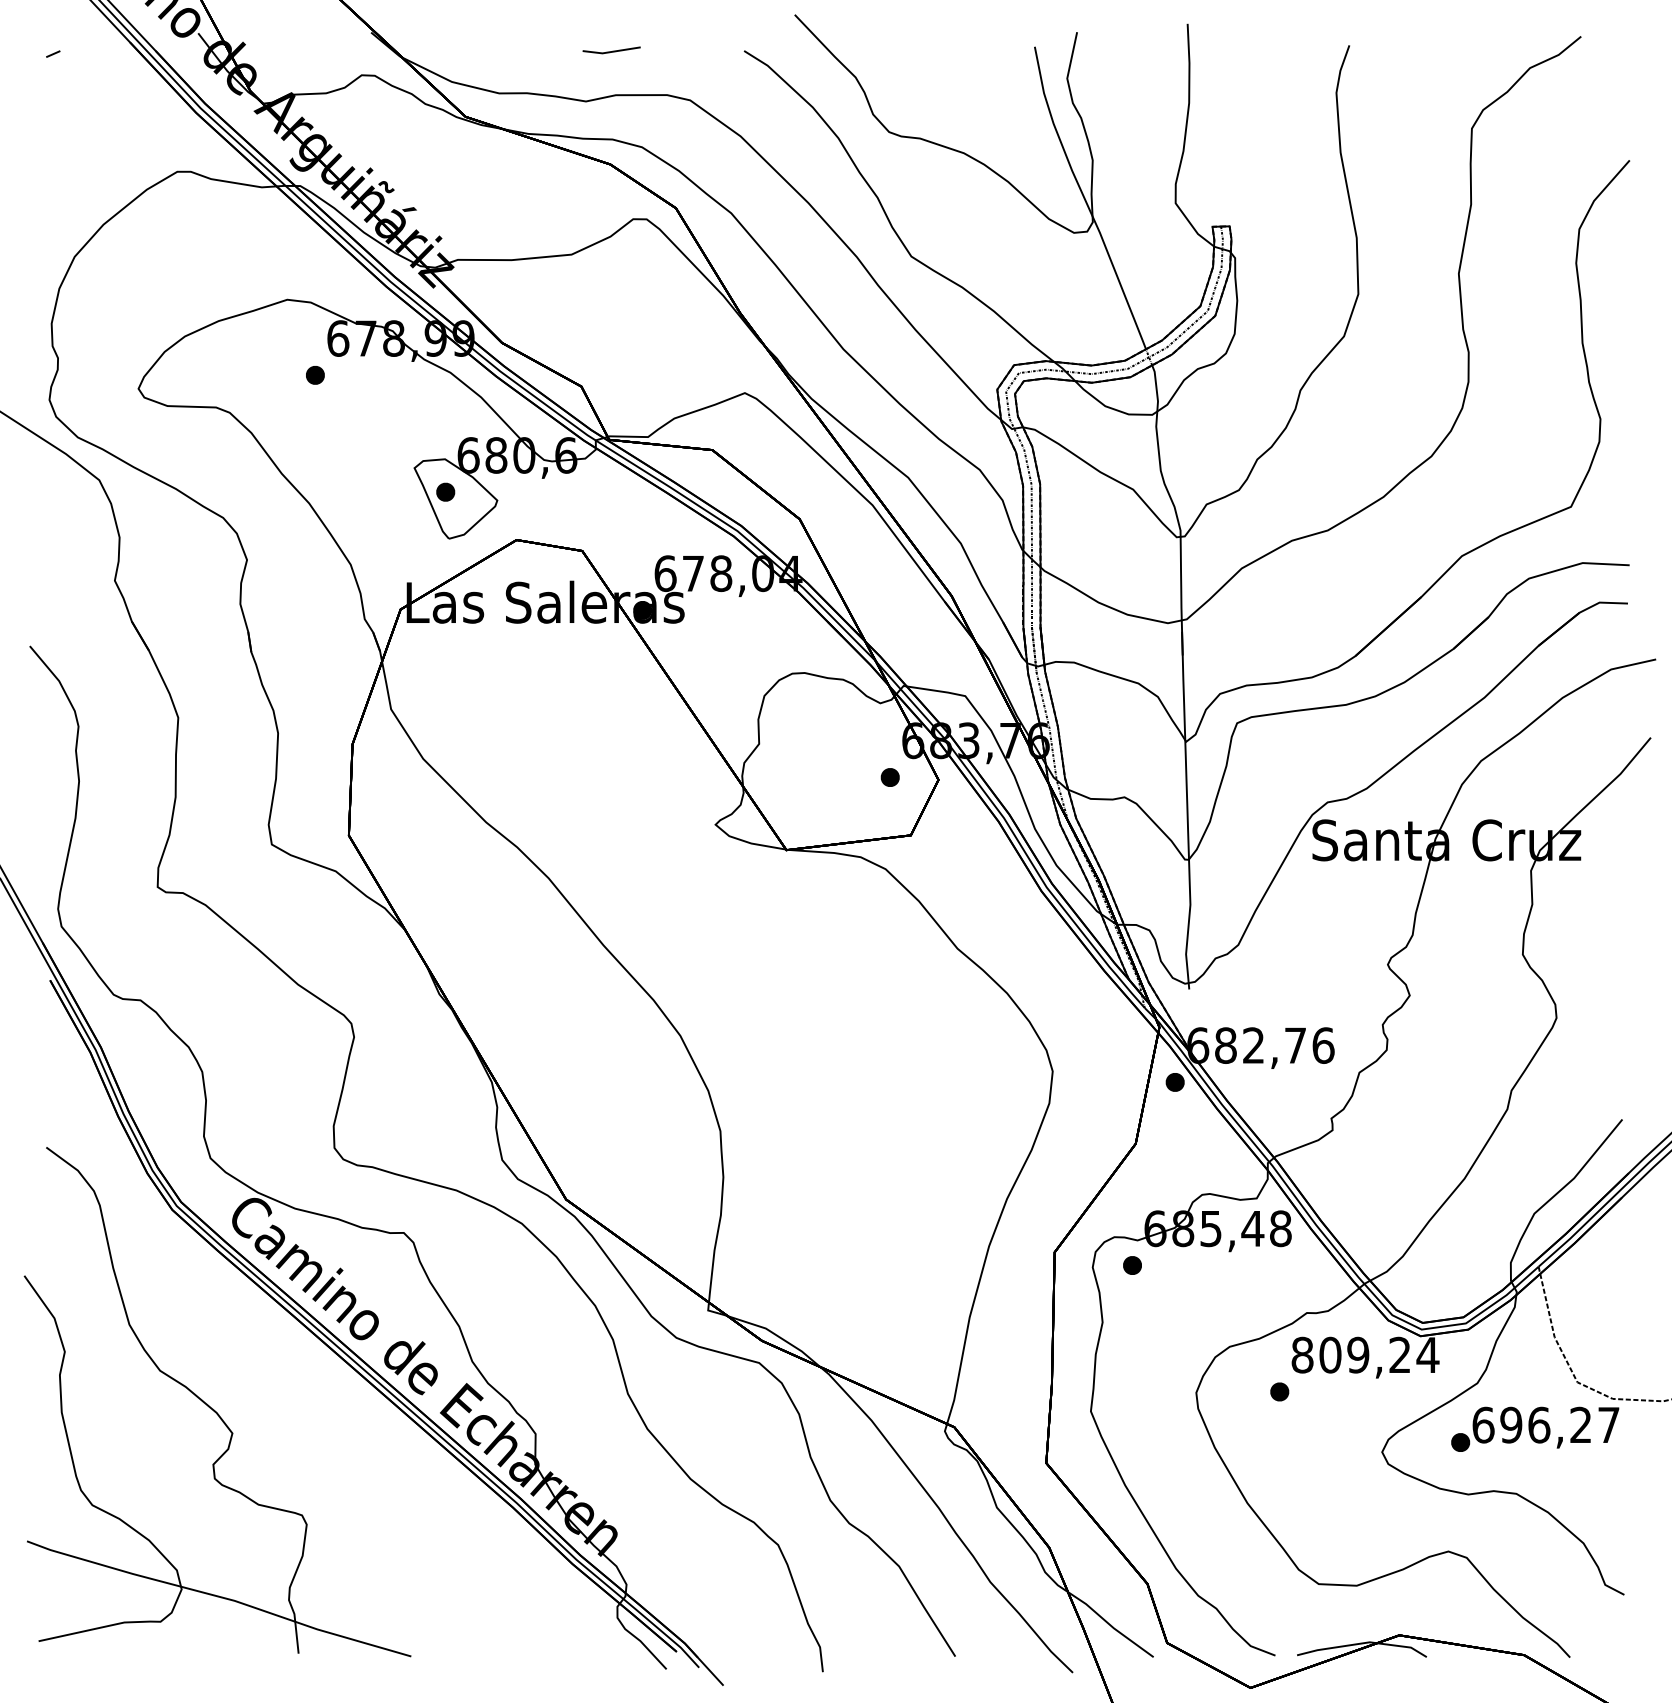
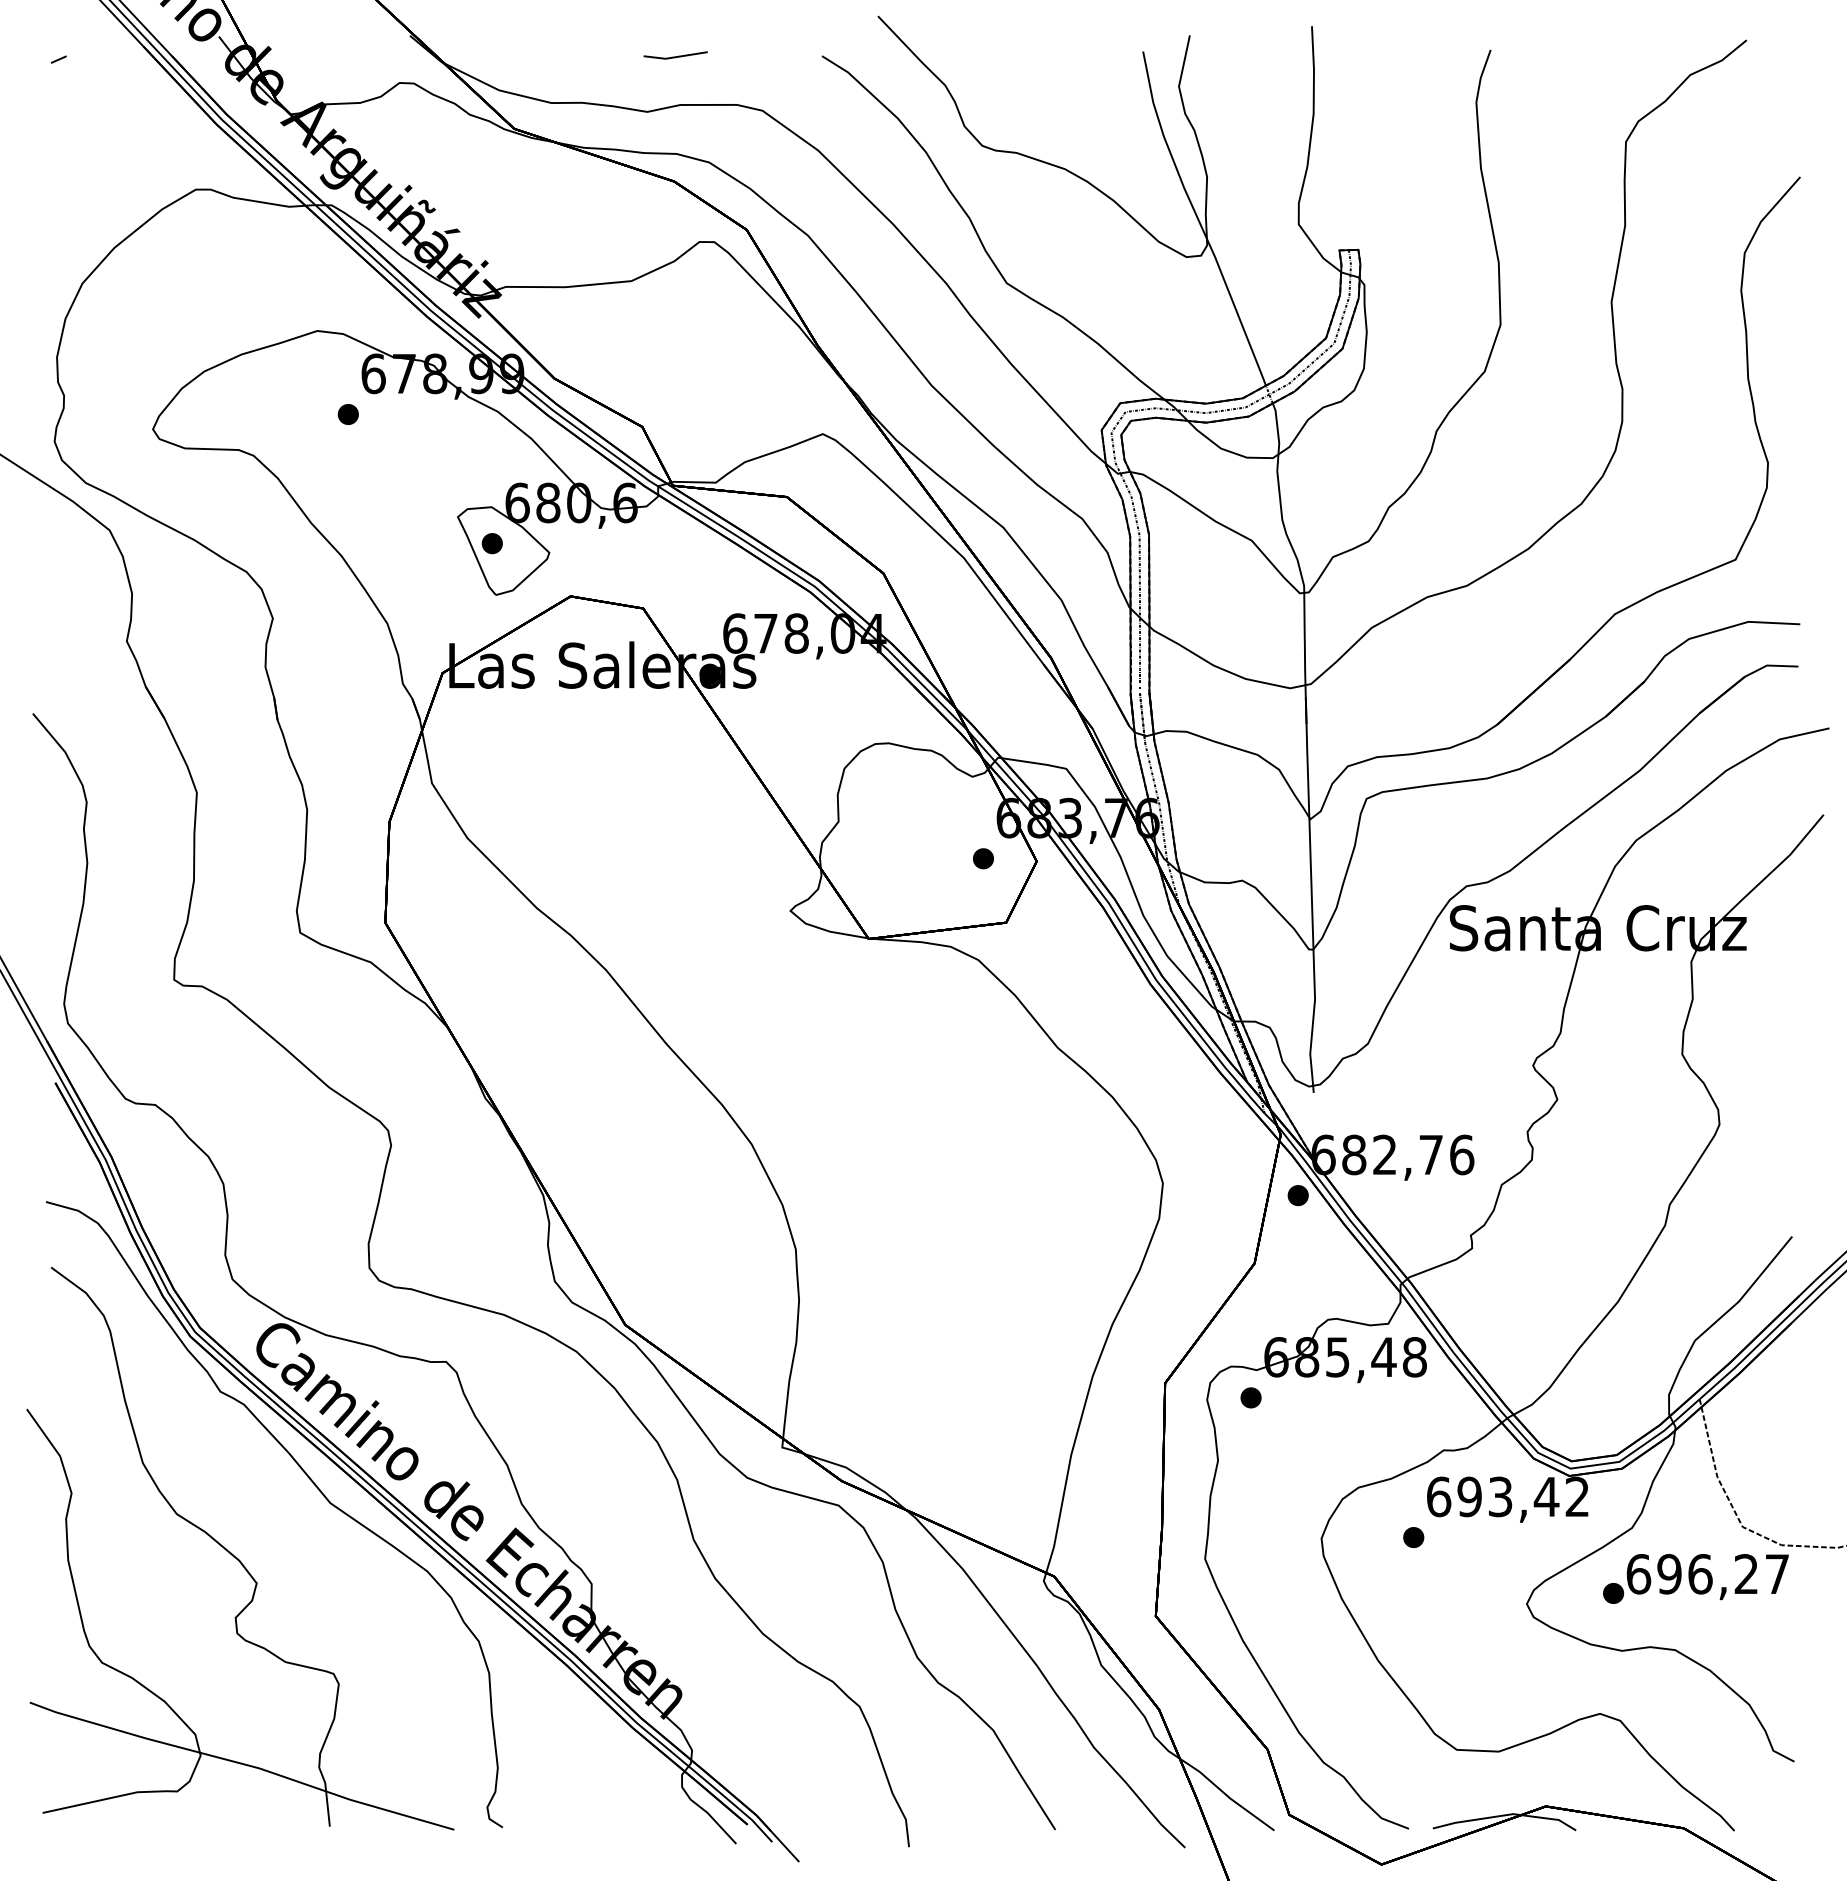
part: (282, 1343) -> (312, 1483), added
text: (1365, 1354) -> (1508, 1496), 809,24 -> 693,42

